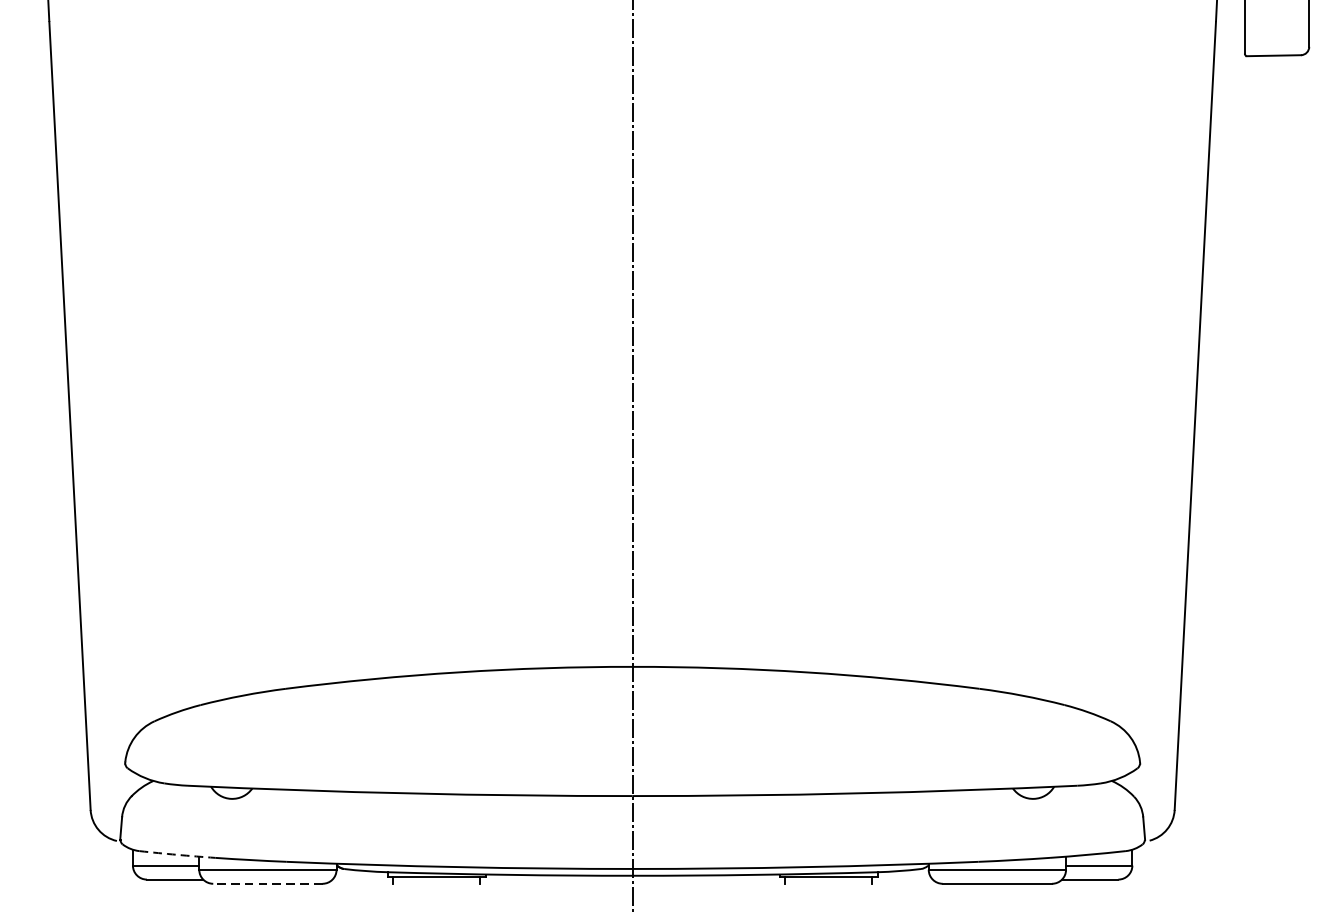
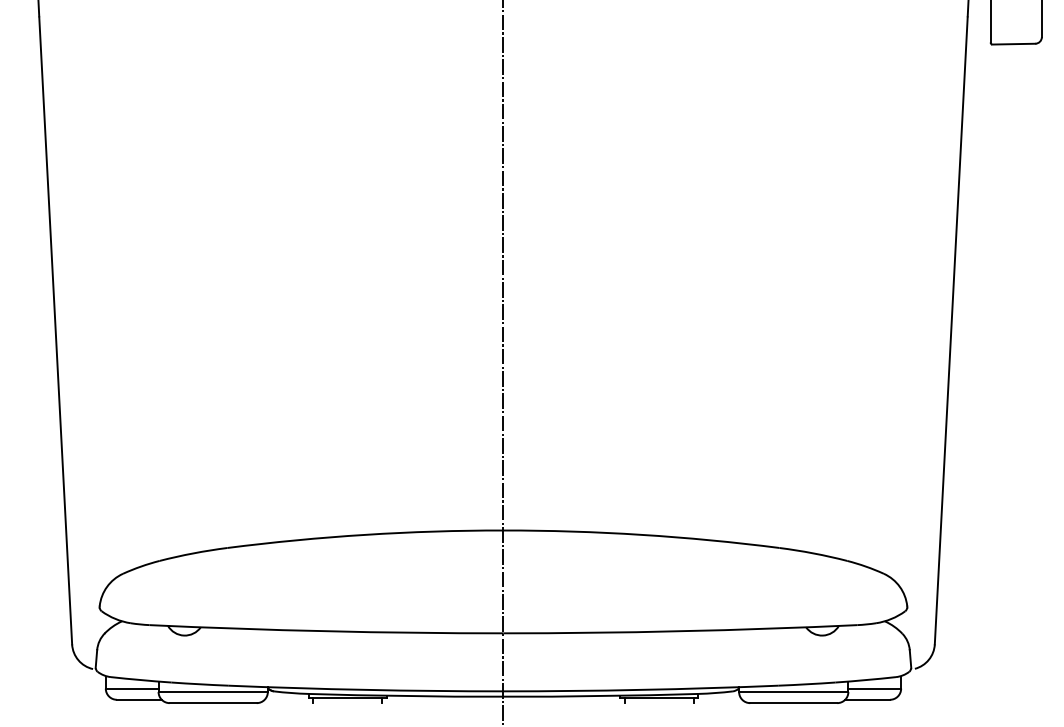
arc: (177, 855) -> (141, 680), dashed -> solid
line: (268, 884) -> (213, 703), dashed -> solid

